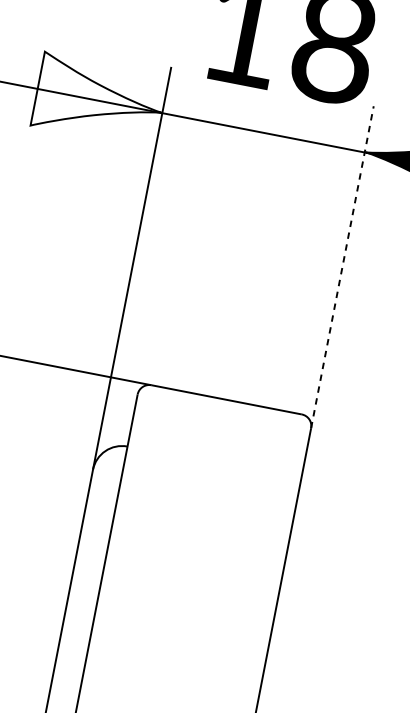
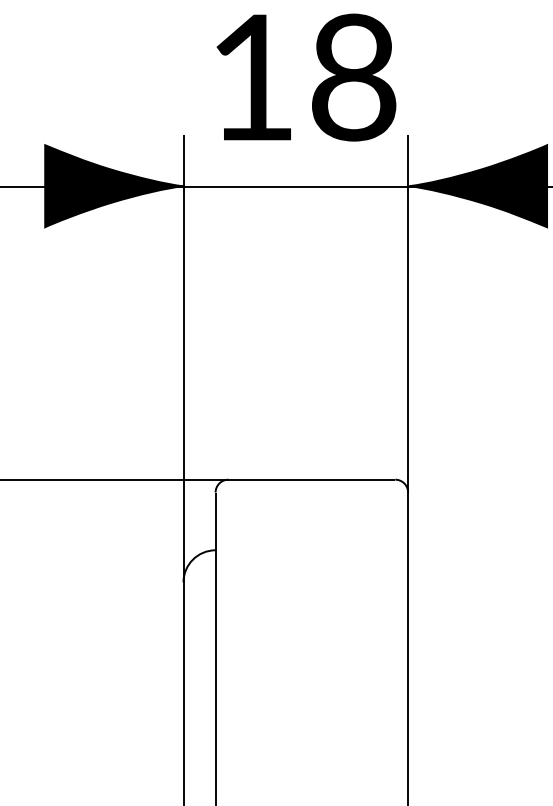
fill: (99, 100) -> (113, 186), added
line: (342, 266) -> (408, 313), dashed -> solid

